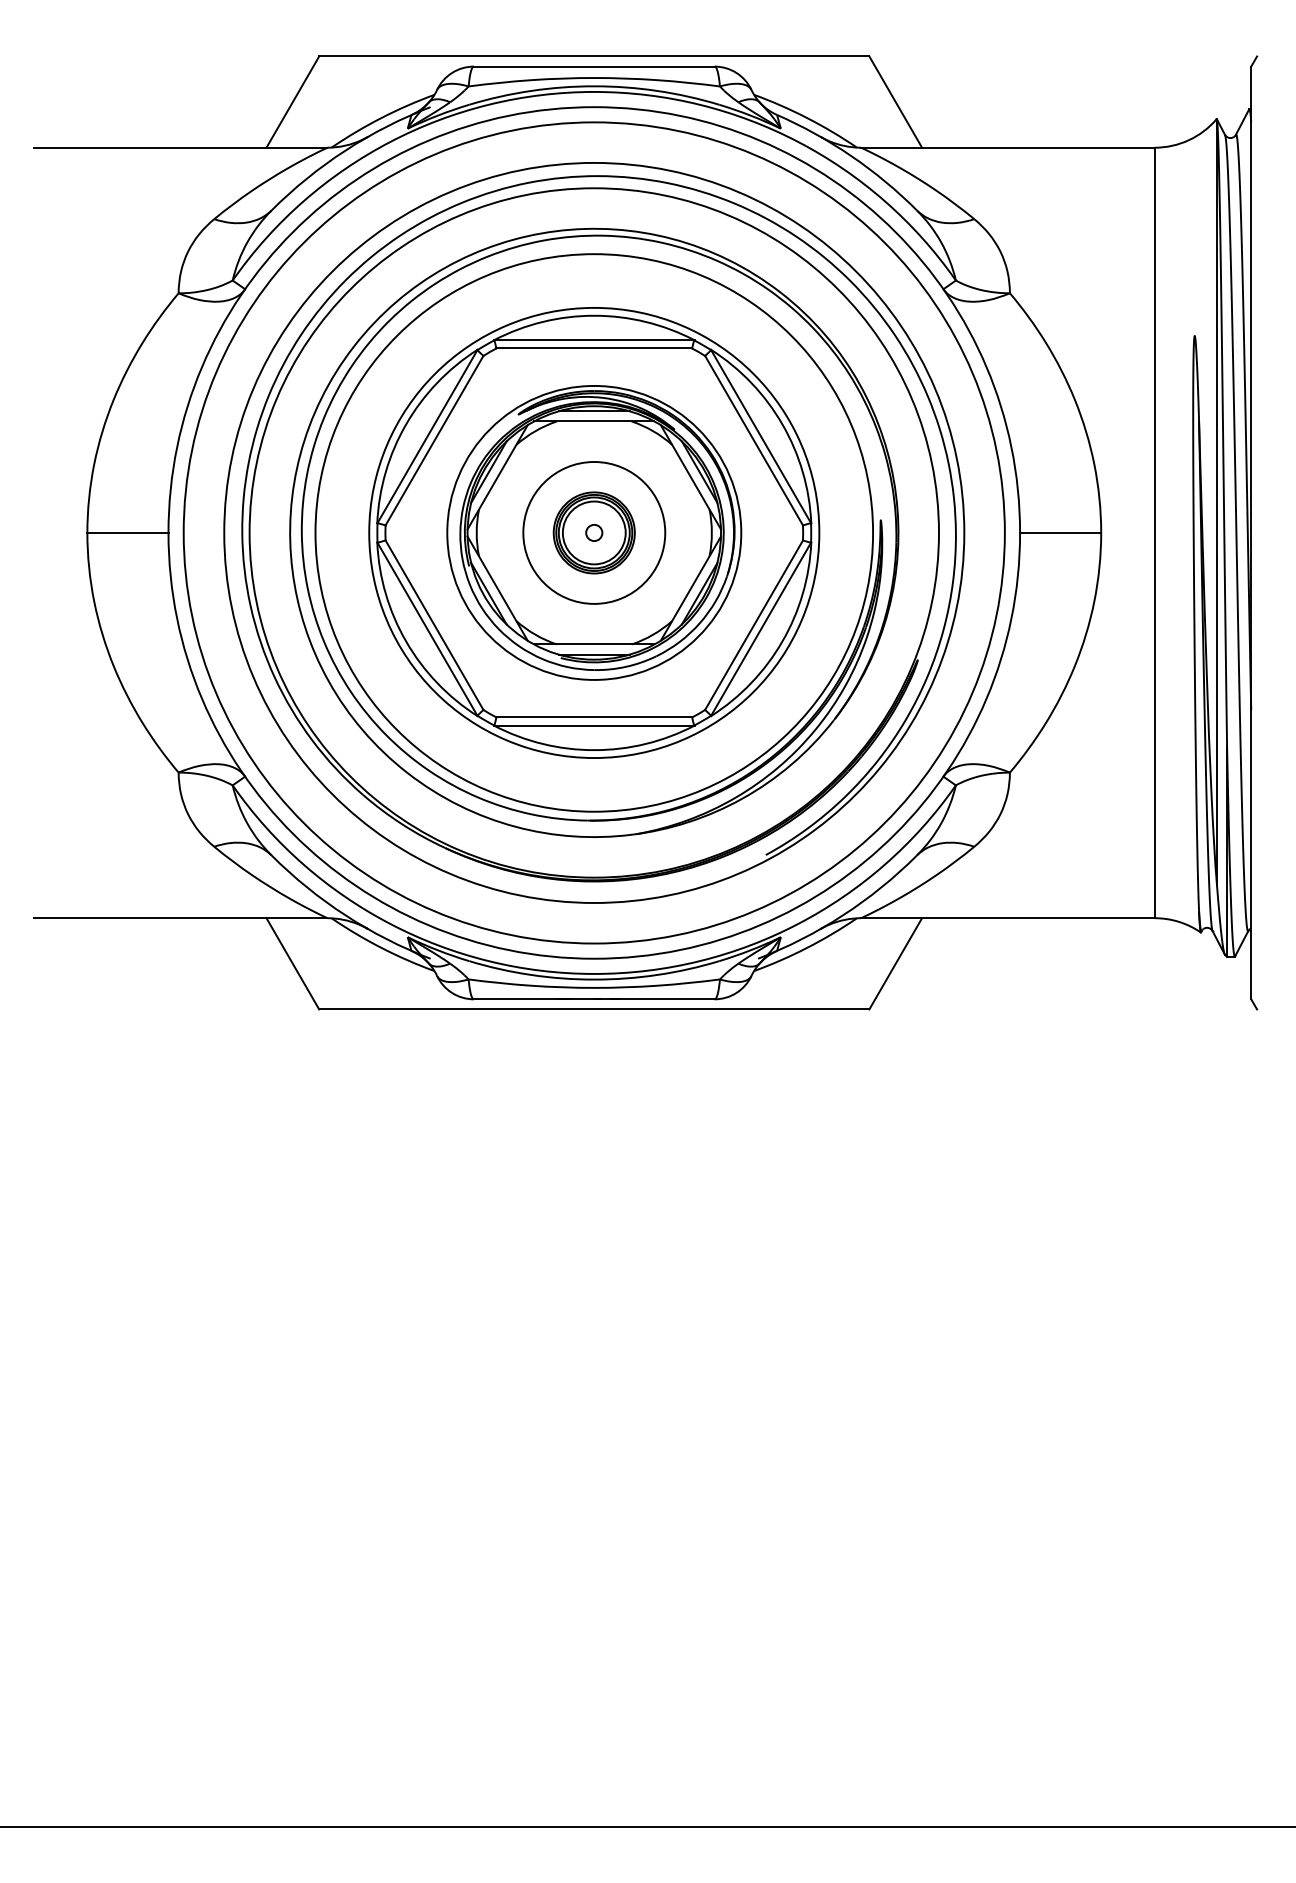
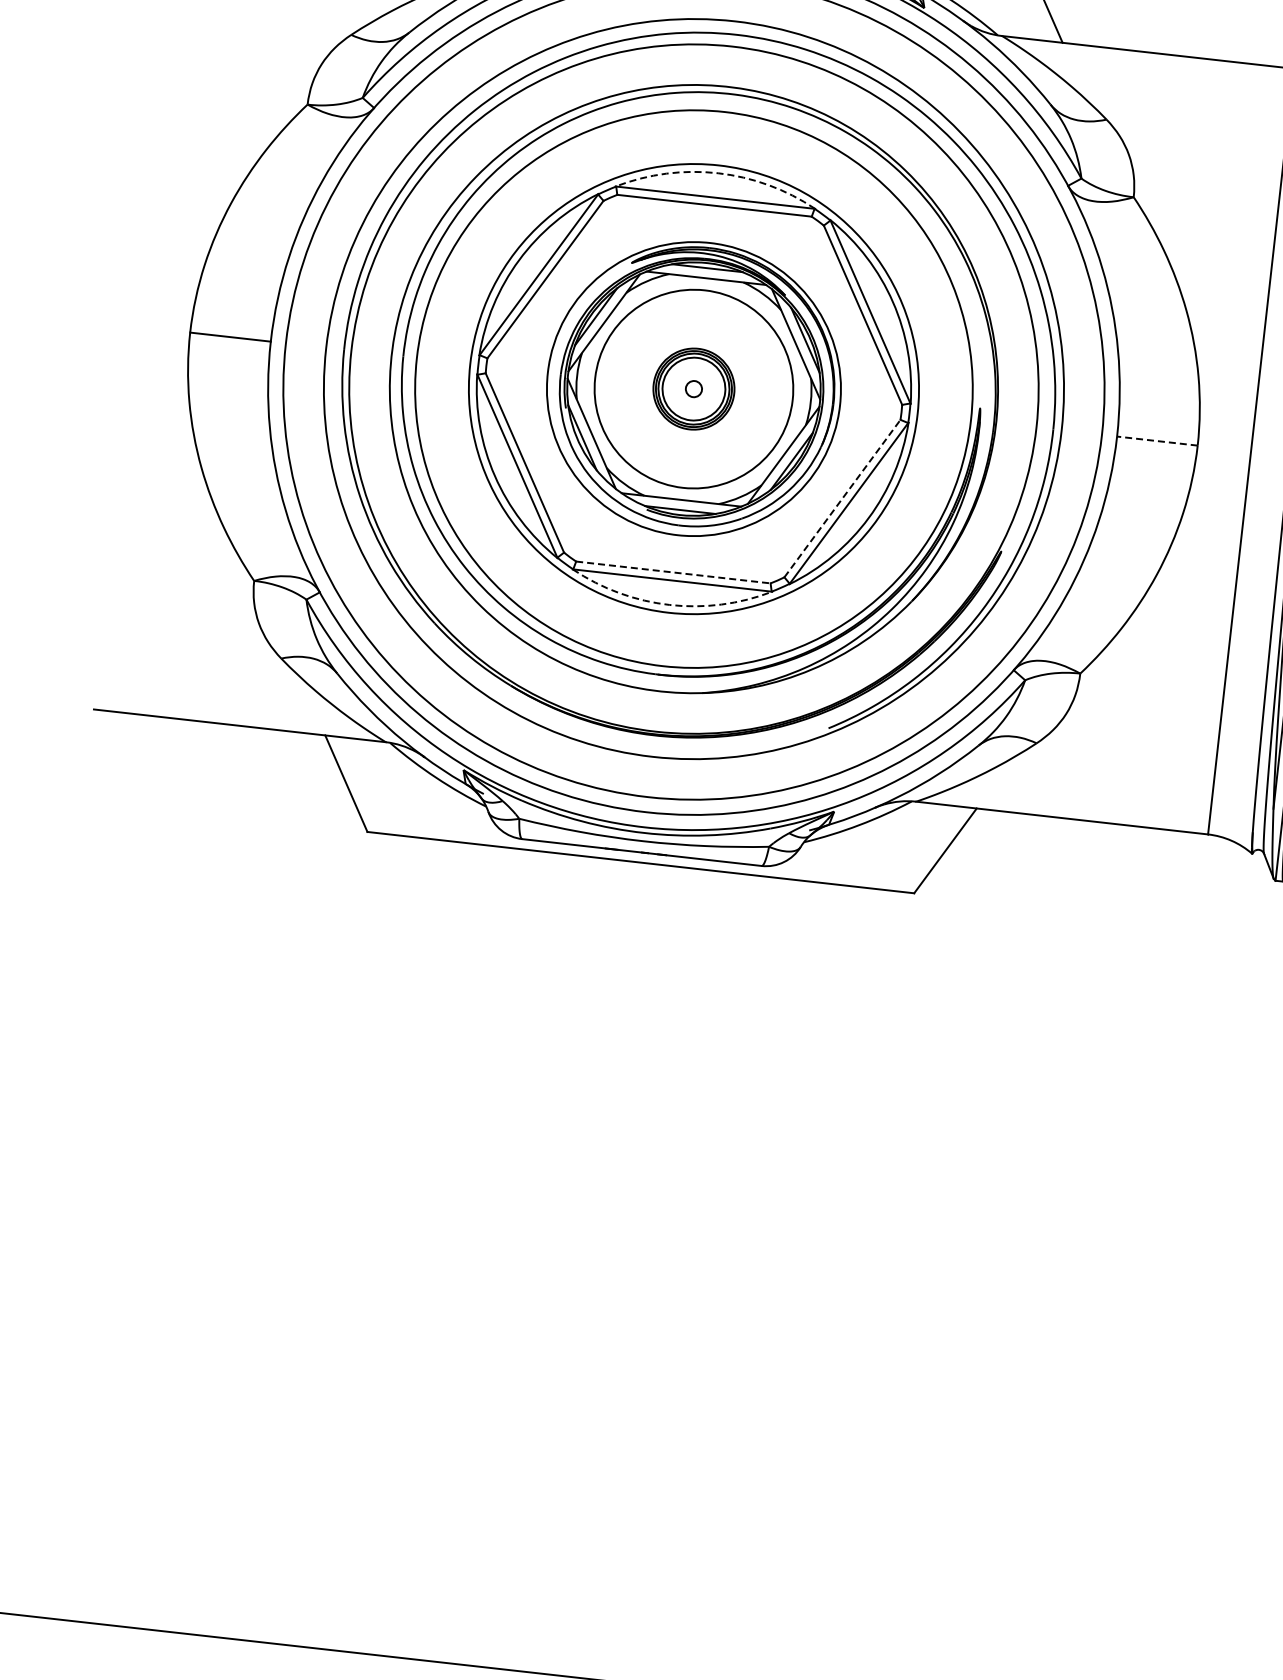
arc: (594, 315) -> (718, 173), solid -> dashed
circle: (594, 532) -> (694, 388), size x1.4
line: (1060, 532) -> (1157, 440), solid -> dashed
line: (754, 625) -> (842, 498), solid -> dashed
line: (594, 717) -> (673, 572), solid -> dashed
arc: (594, 750) -> (669, 605), solid -> dashed

